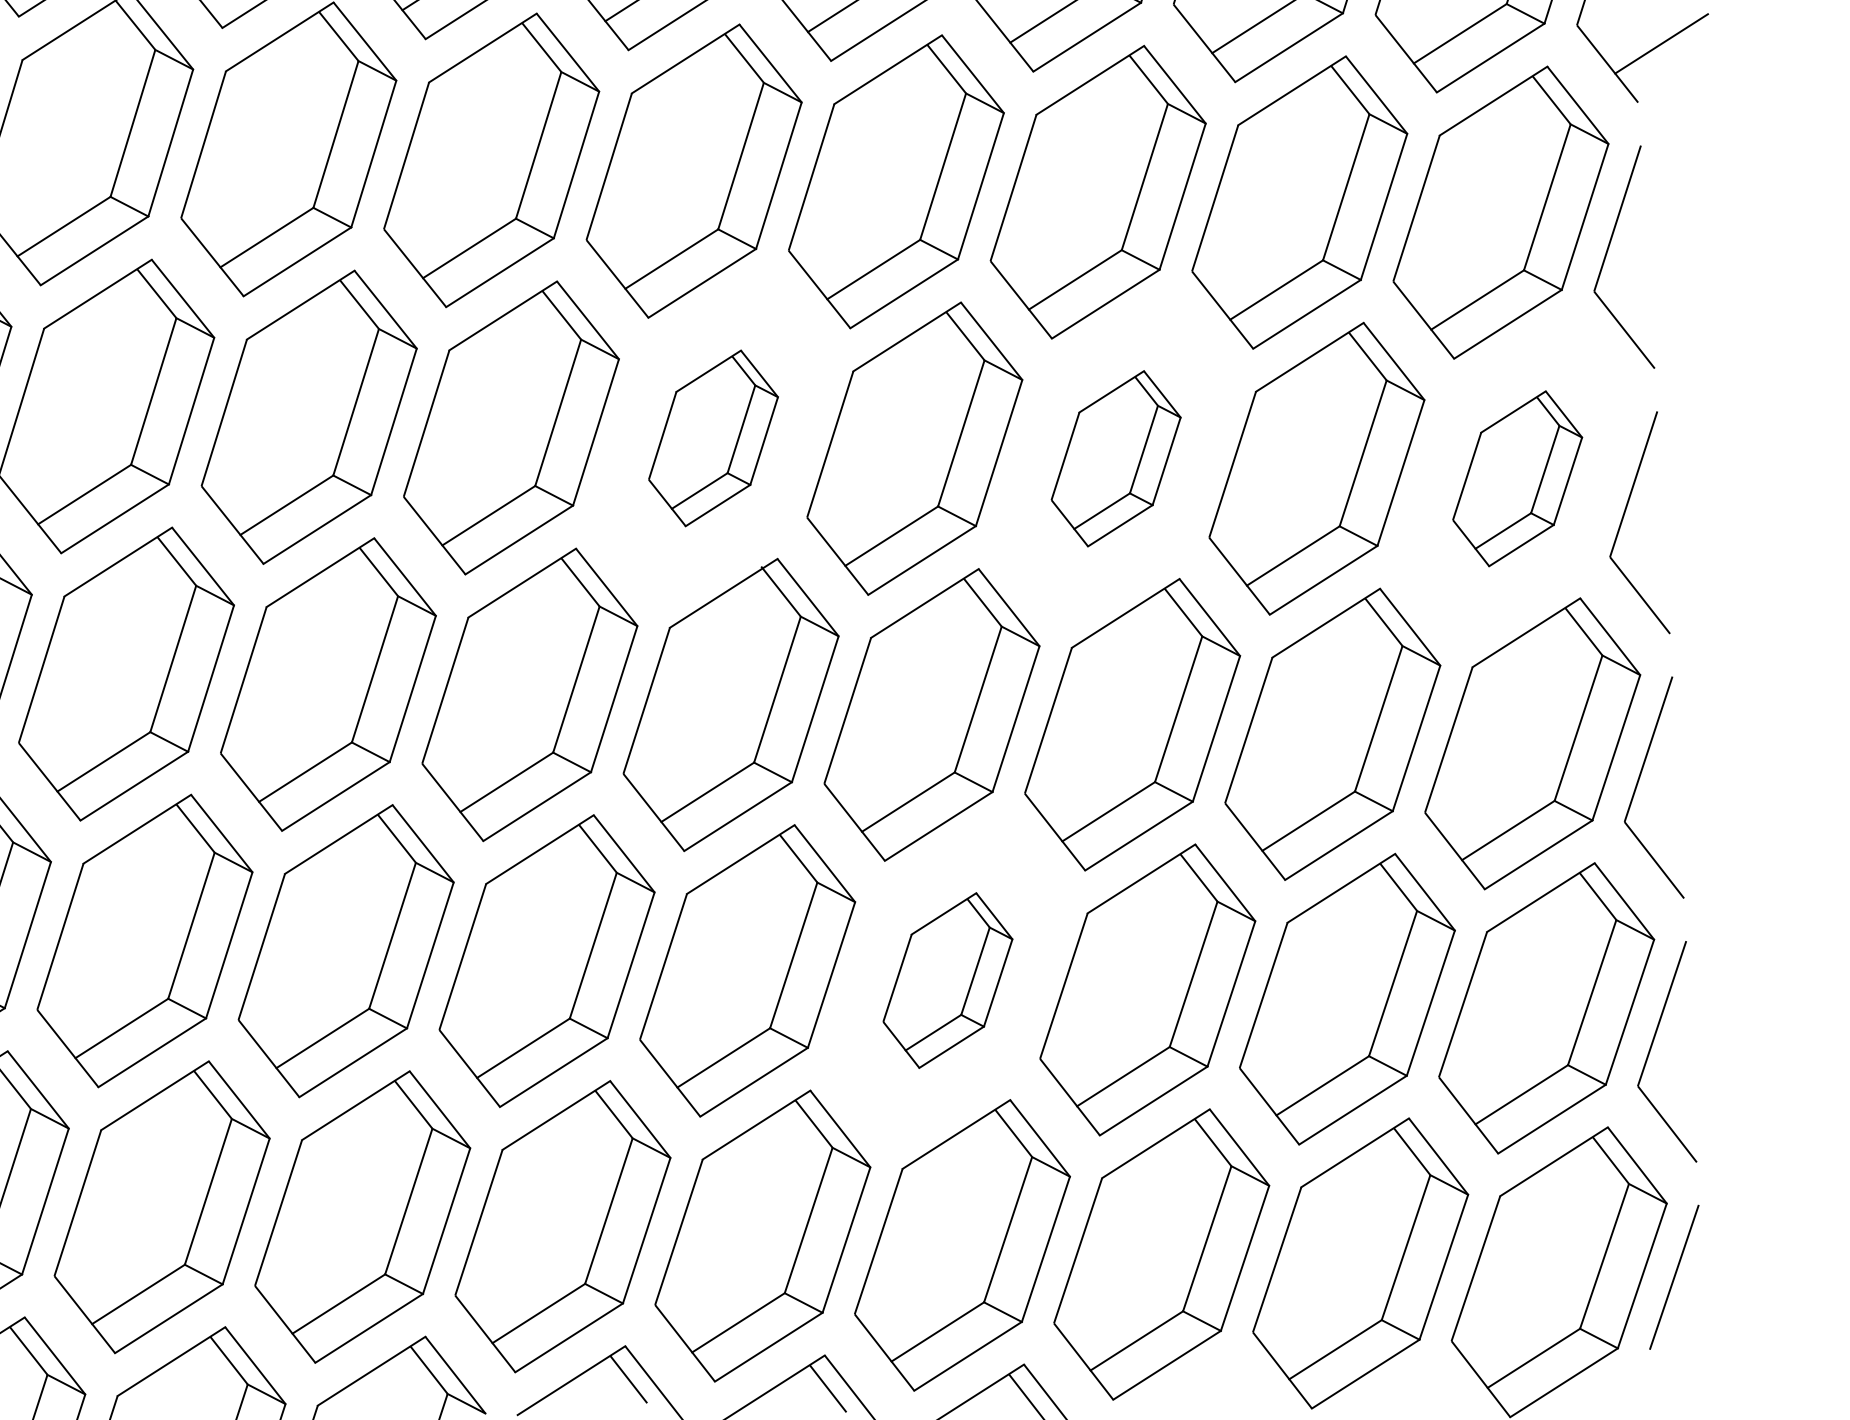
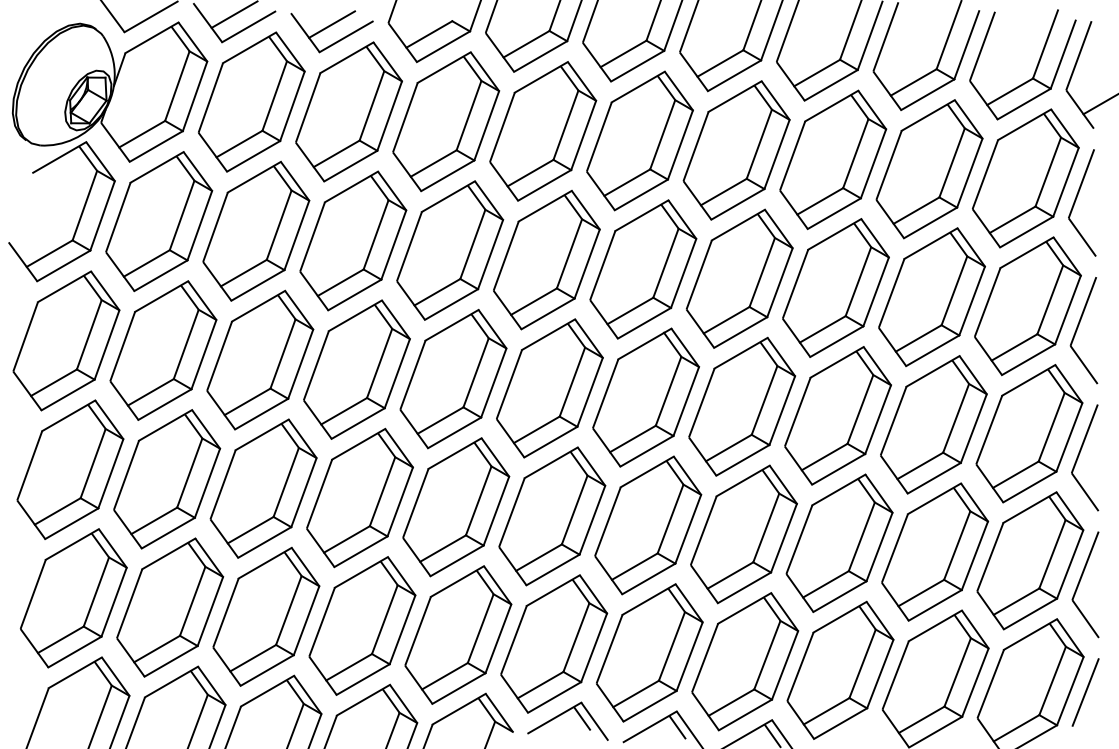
part: (713, 438) -> (643, 269), size x1.67
part: (1115, 457) -> (835, 287), size x1.67
part: (1516, 479) -> (1027, 306), size x1.67
part: (947, 980) -> (743, 534), size x1.67

